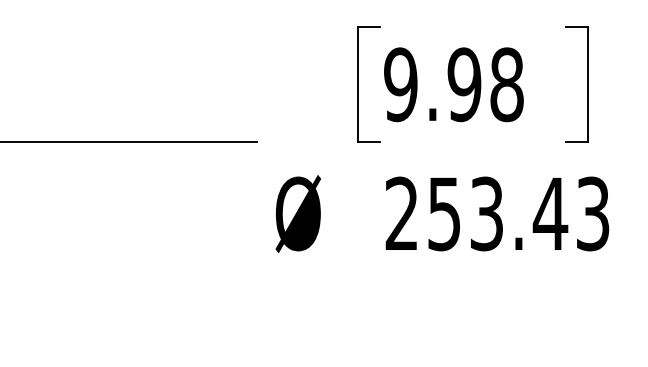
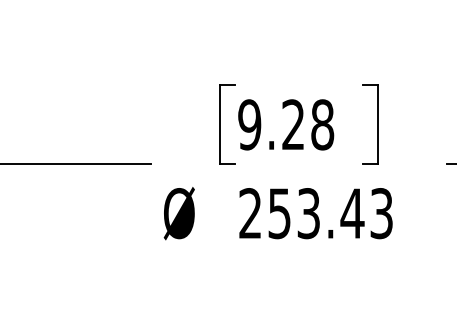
text: (464, 84) -> (293, 124), 9.98 -> 9.28

